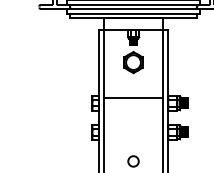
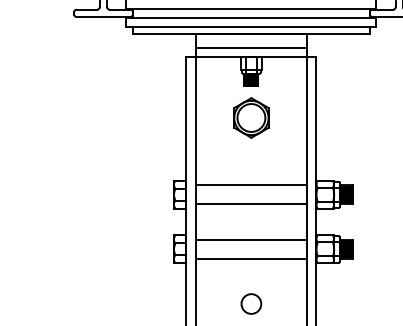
line: (133, 25) -> (251, 48), added
line: (133, 108) -> (251, 204), added
line: (133, 127) -> (251, 240), added
line: (133, 137) -> (251, 258), added

